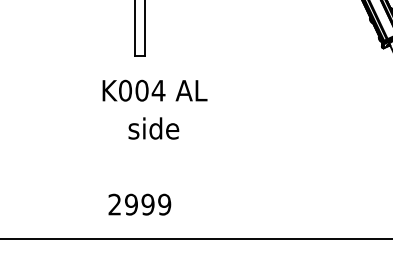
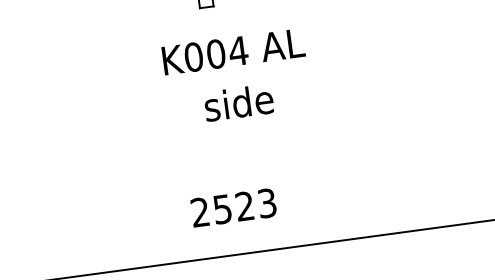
text: (148, 204) -> (245, 206), 2999 -> 2523

